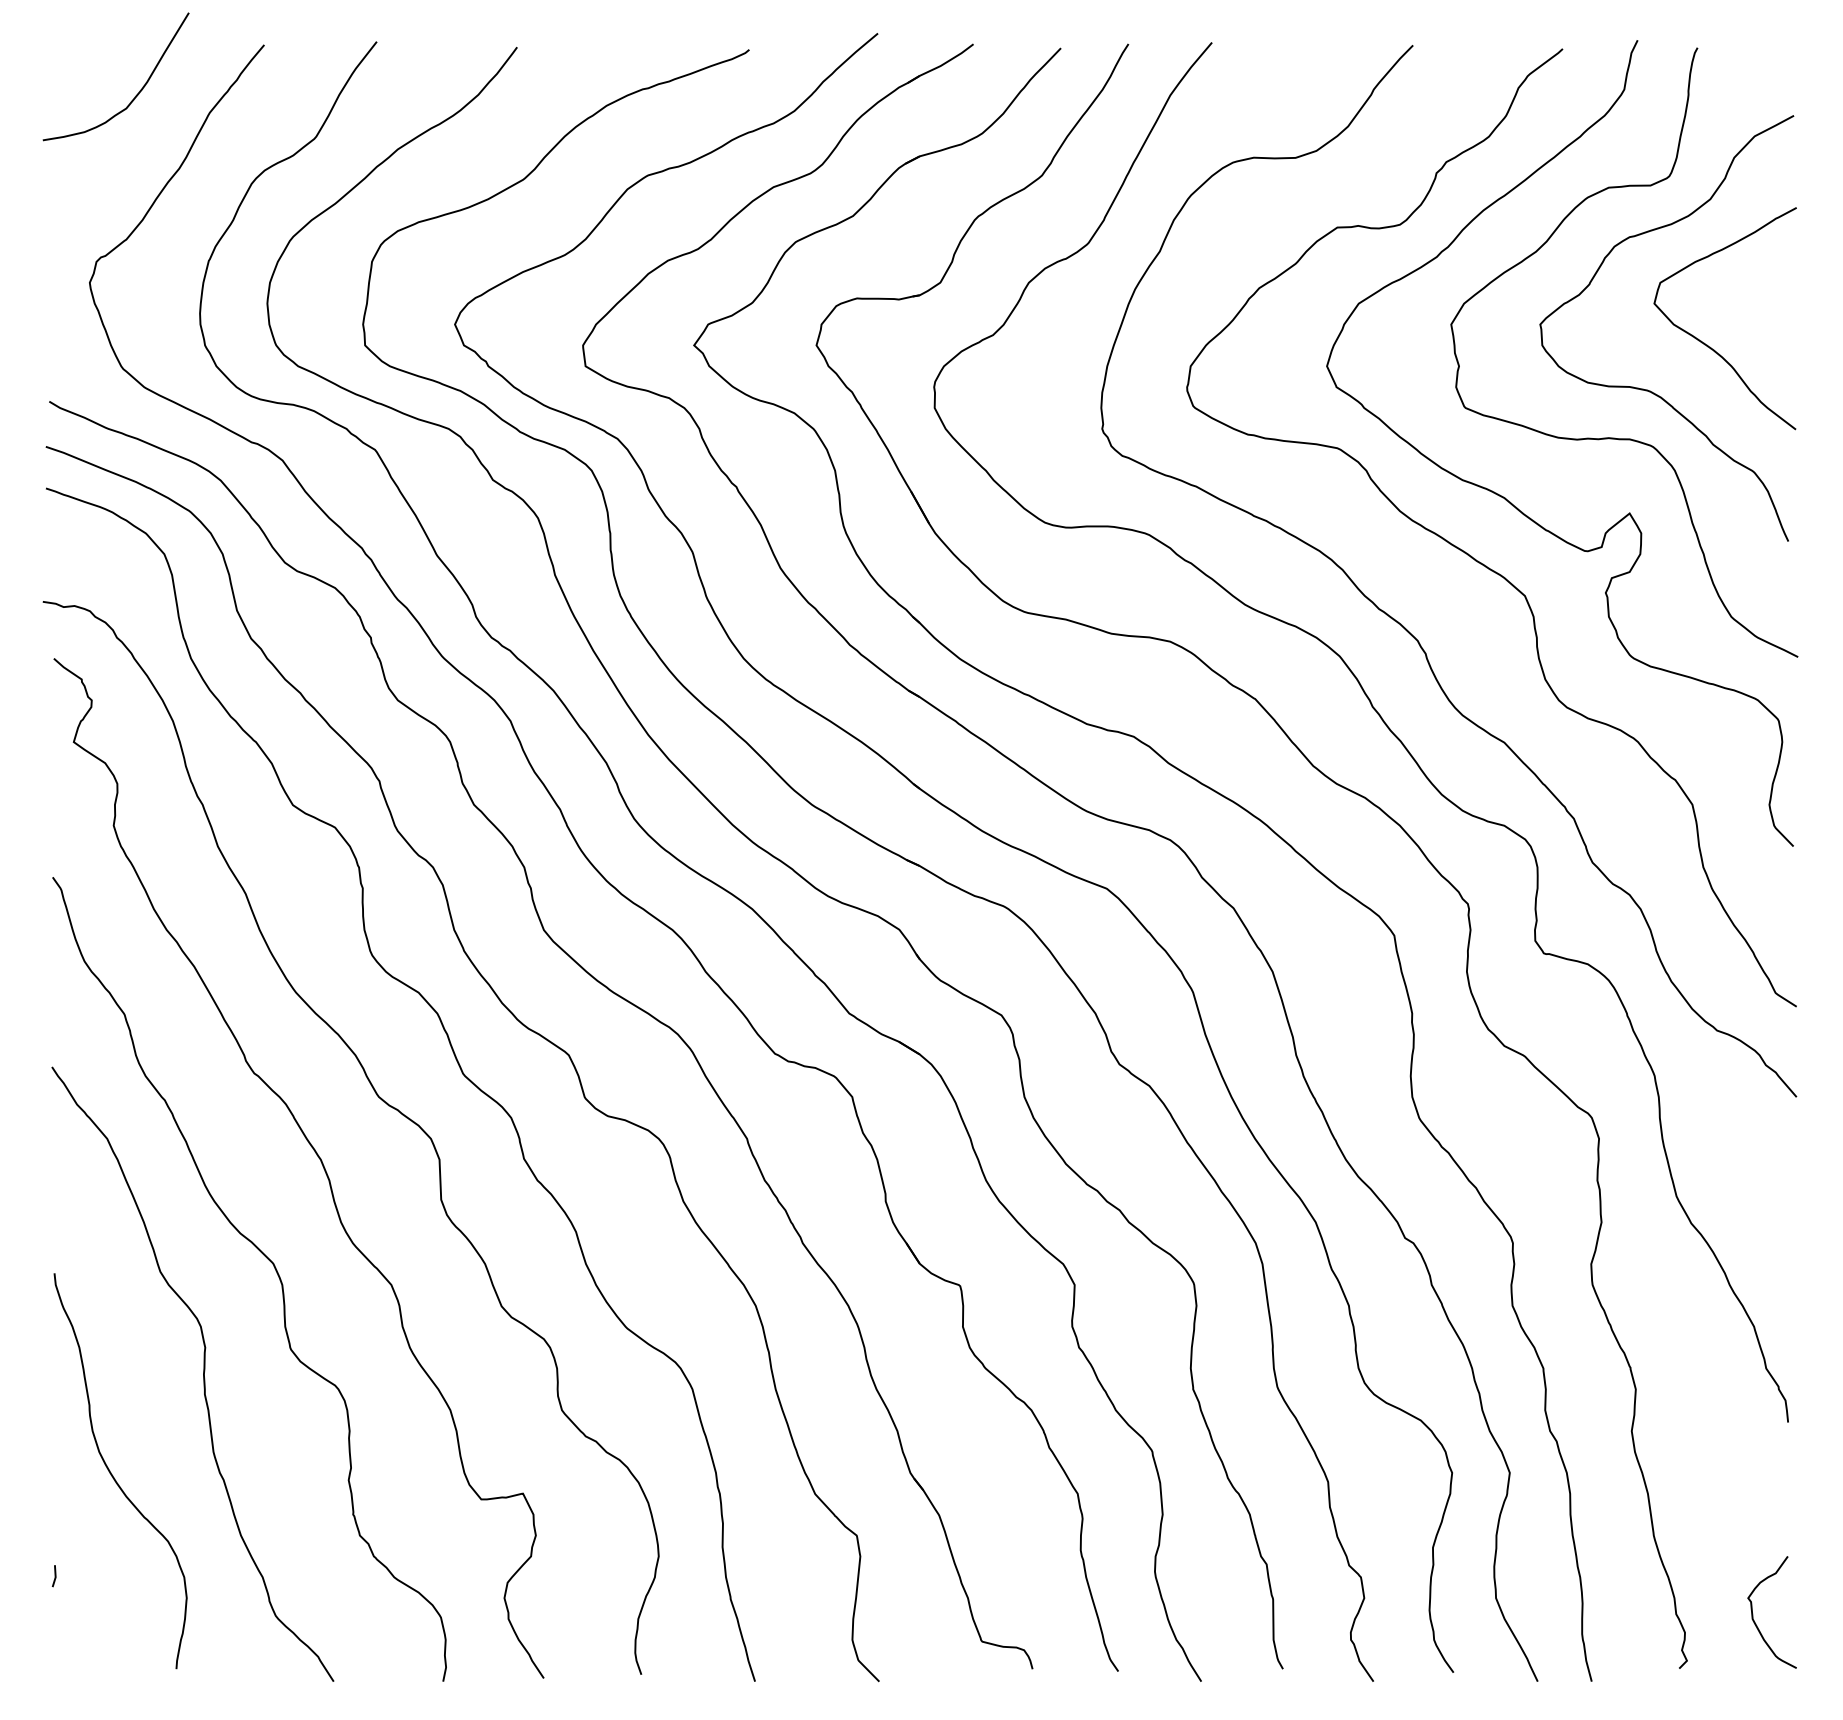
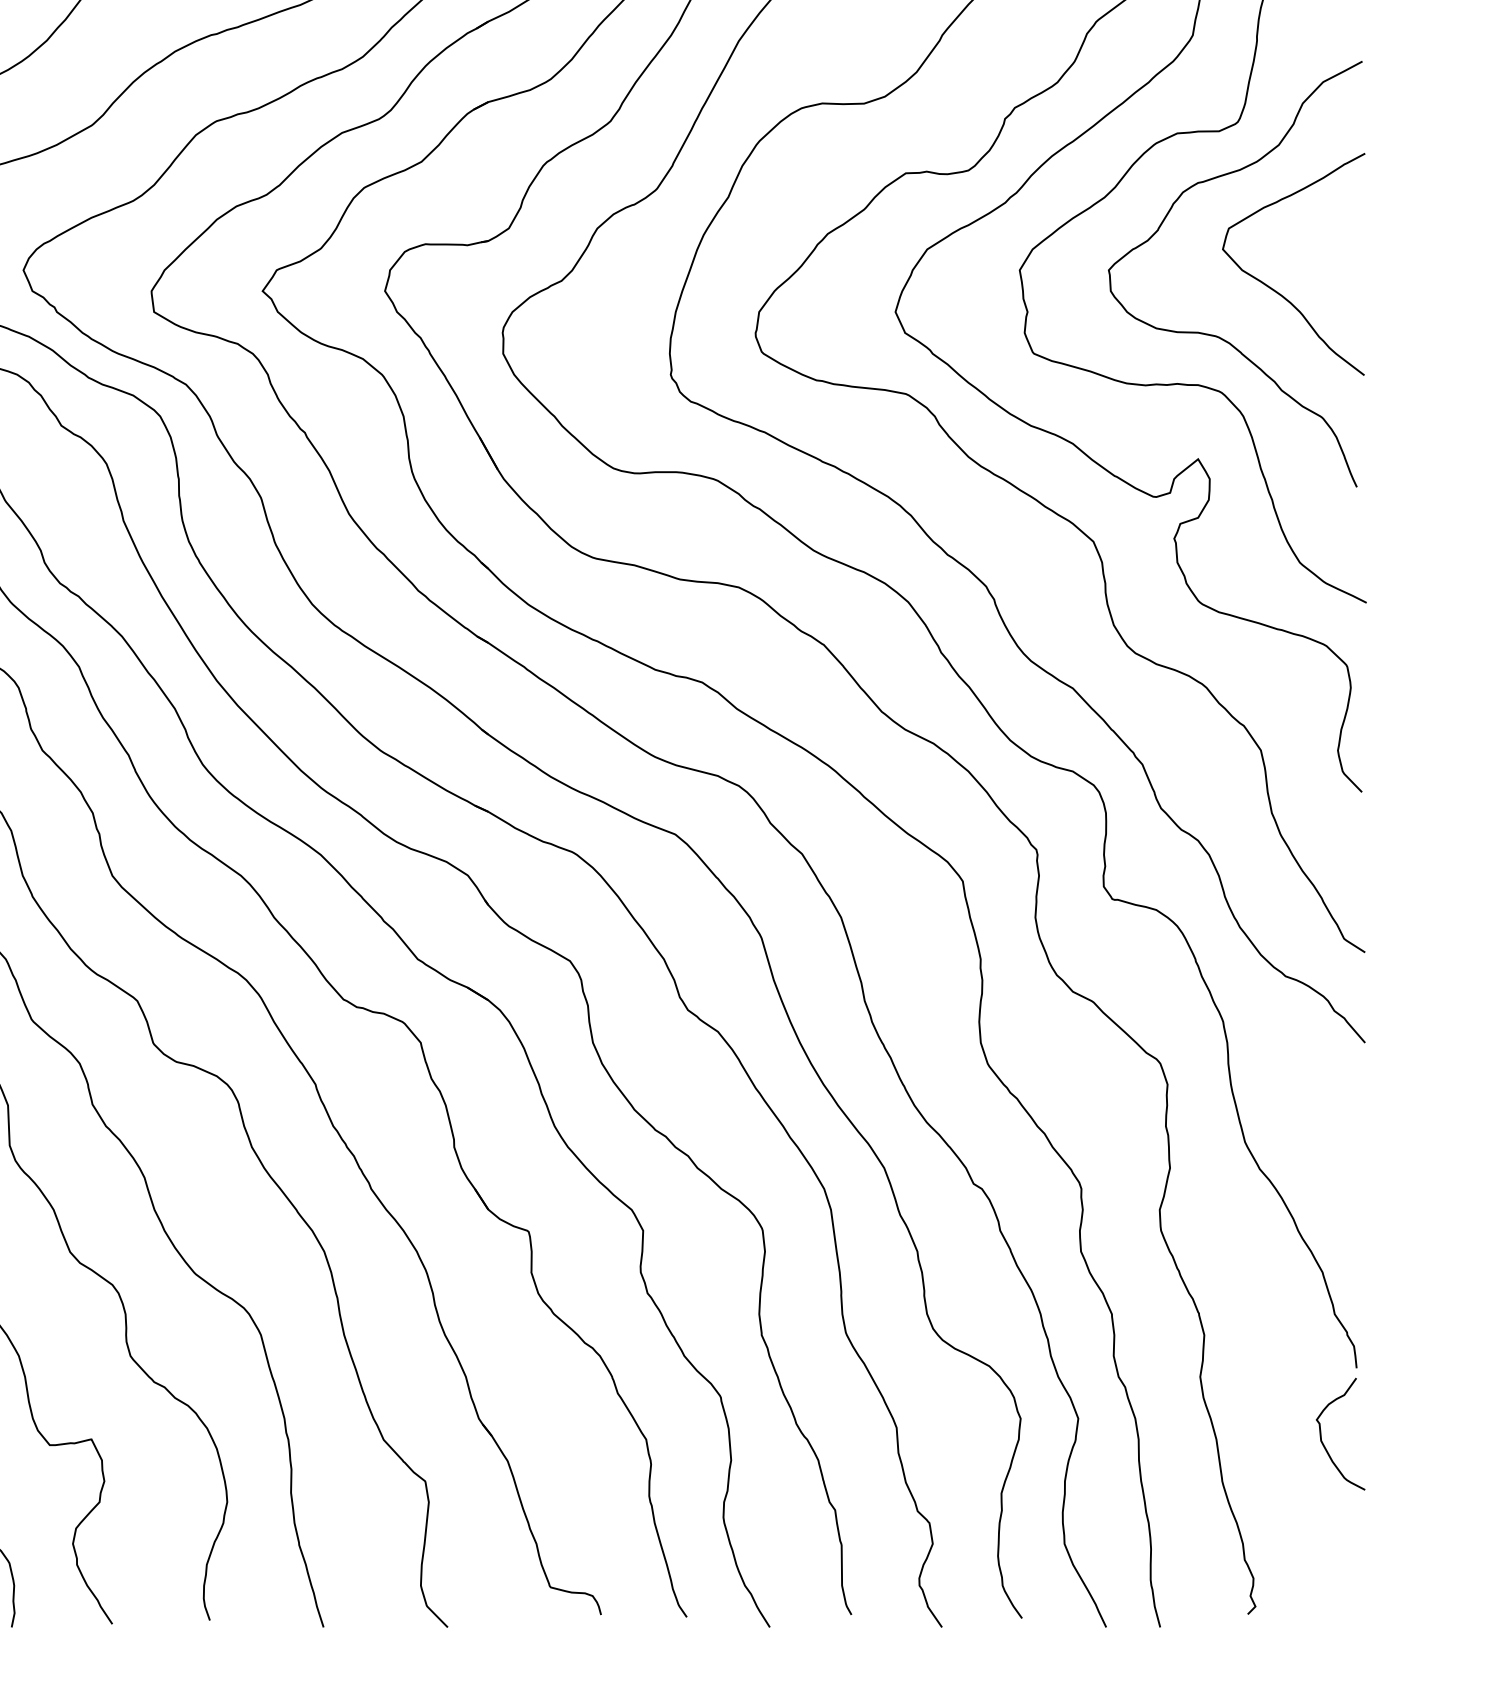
curve: (1753, 1614) -> (1322, 1436), moved

